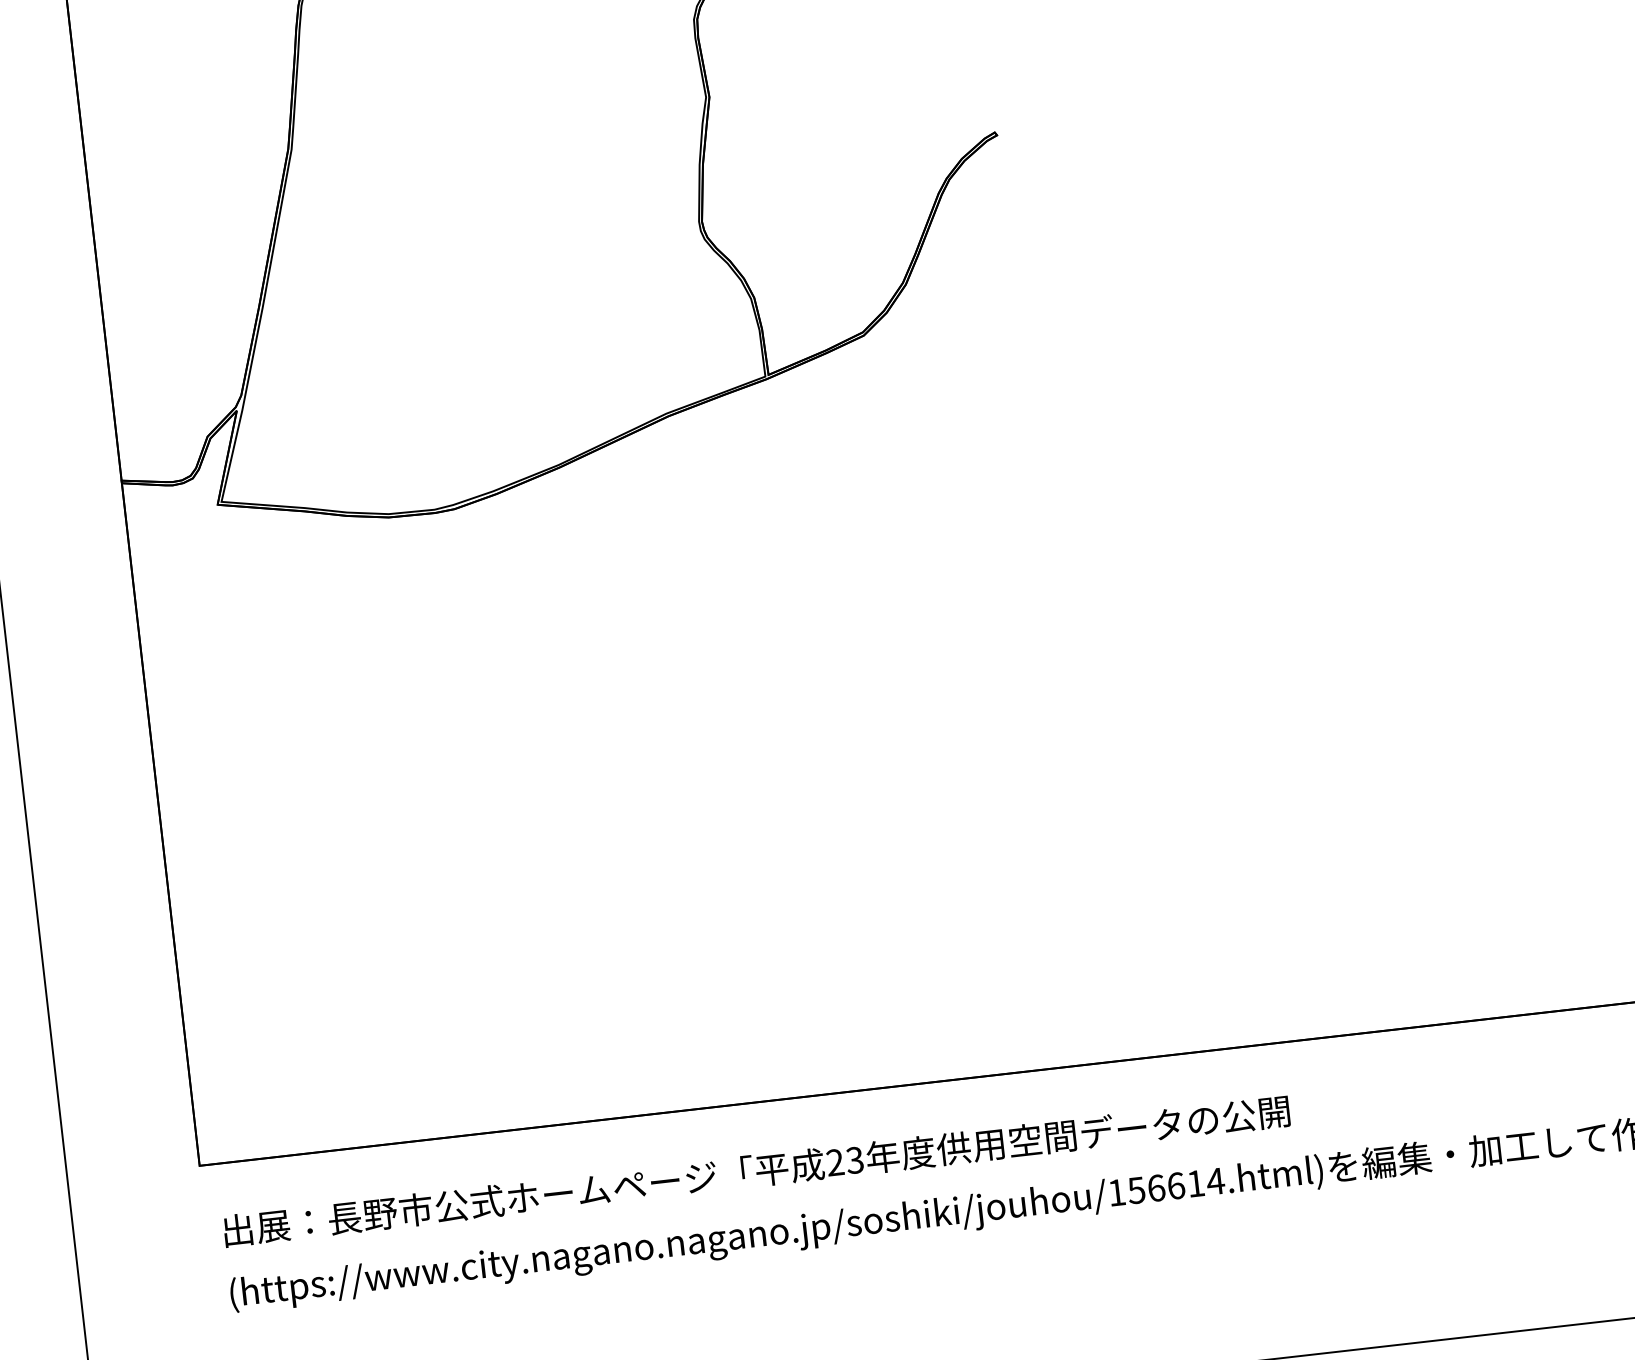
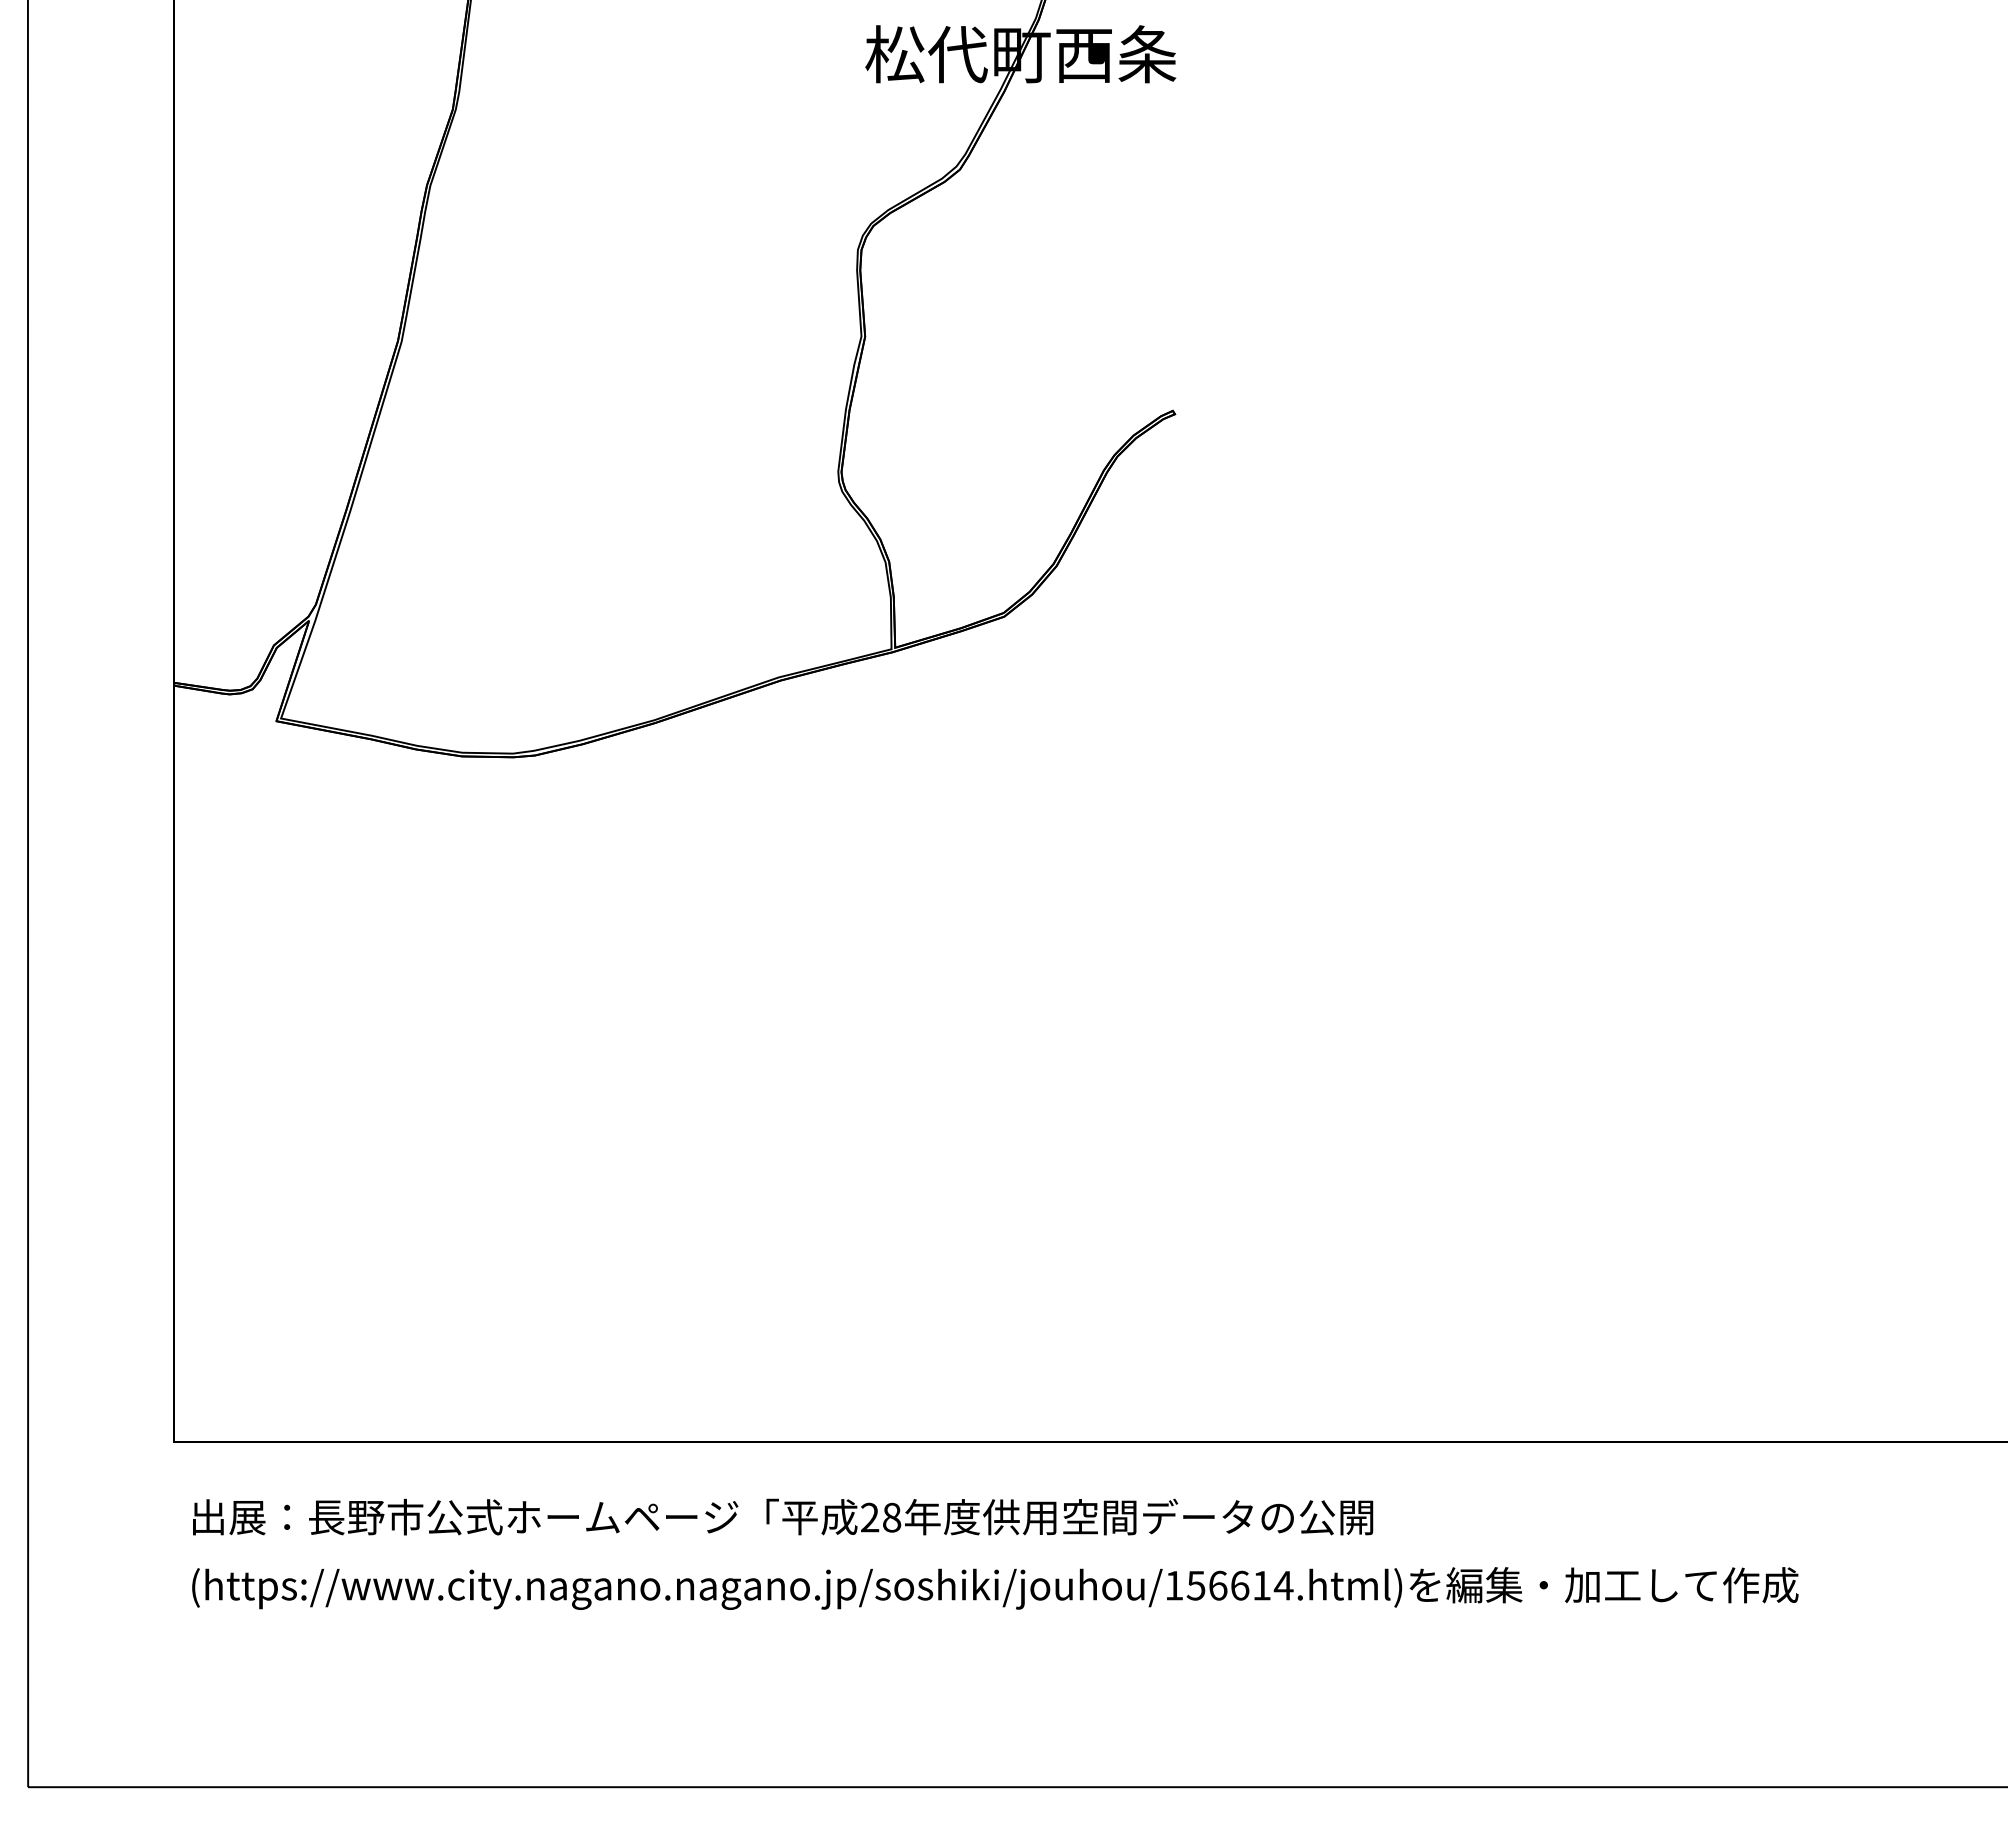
text: (854, 1160) -> (891, 1517), 23 -> 28

